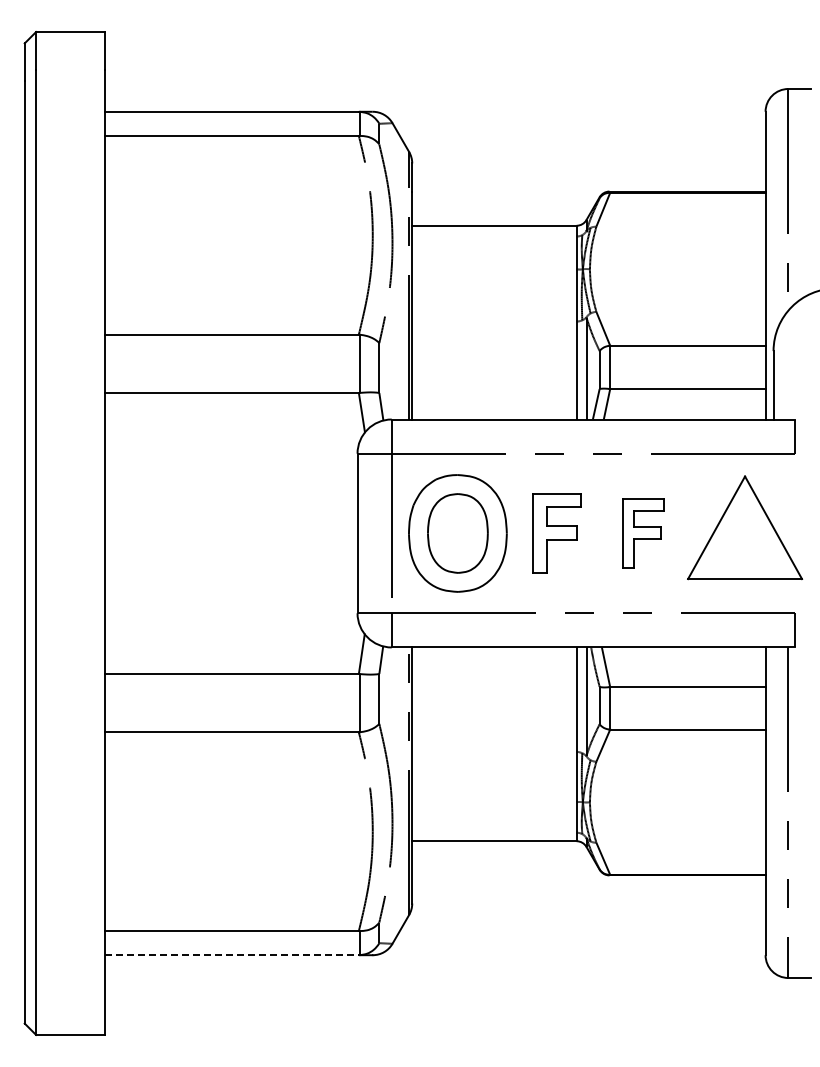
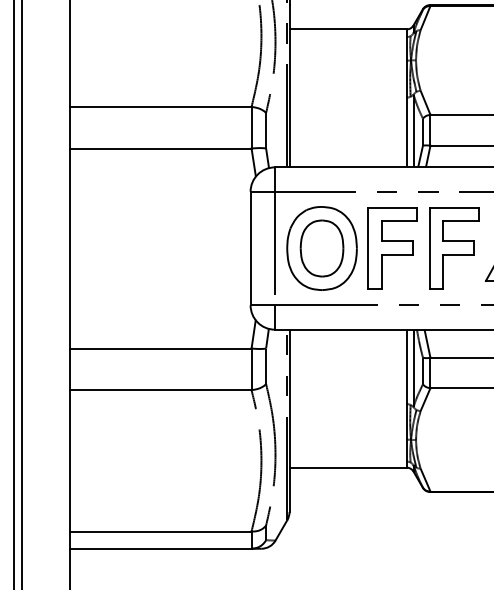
part: (557, 533) -> (392, 248), size x1.43
part: (643, 533) -> (454, 248), size x1.67
line: (232, 955) -> (161, 548), dashed -> solid

